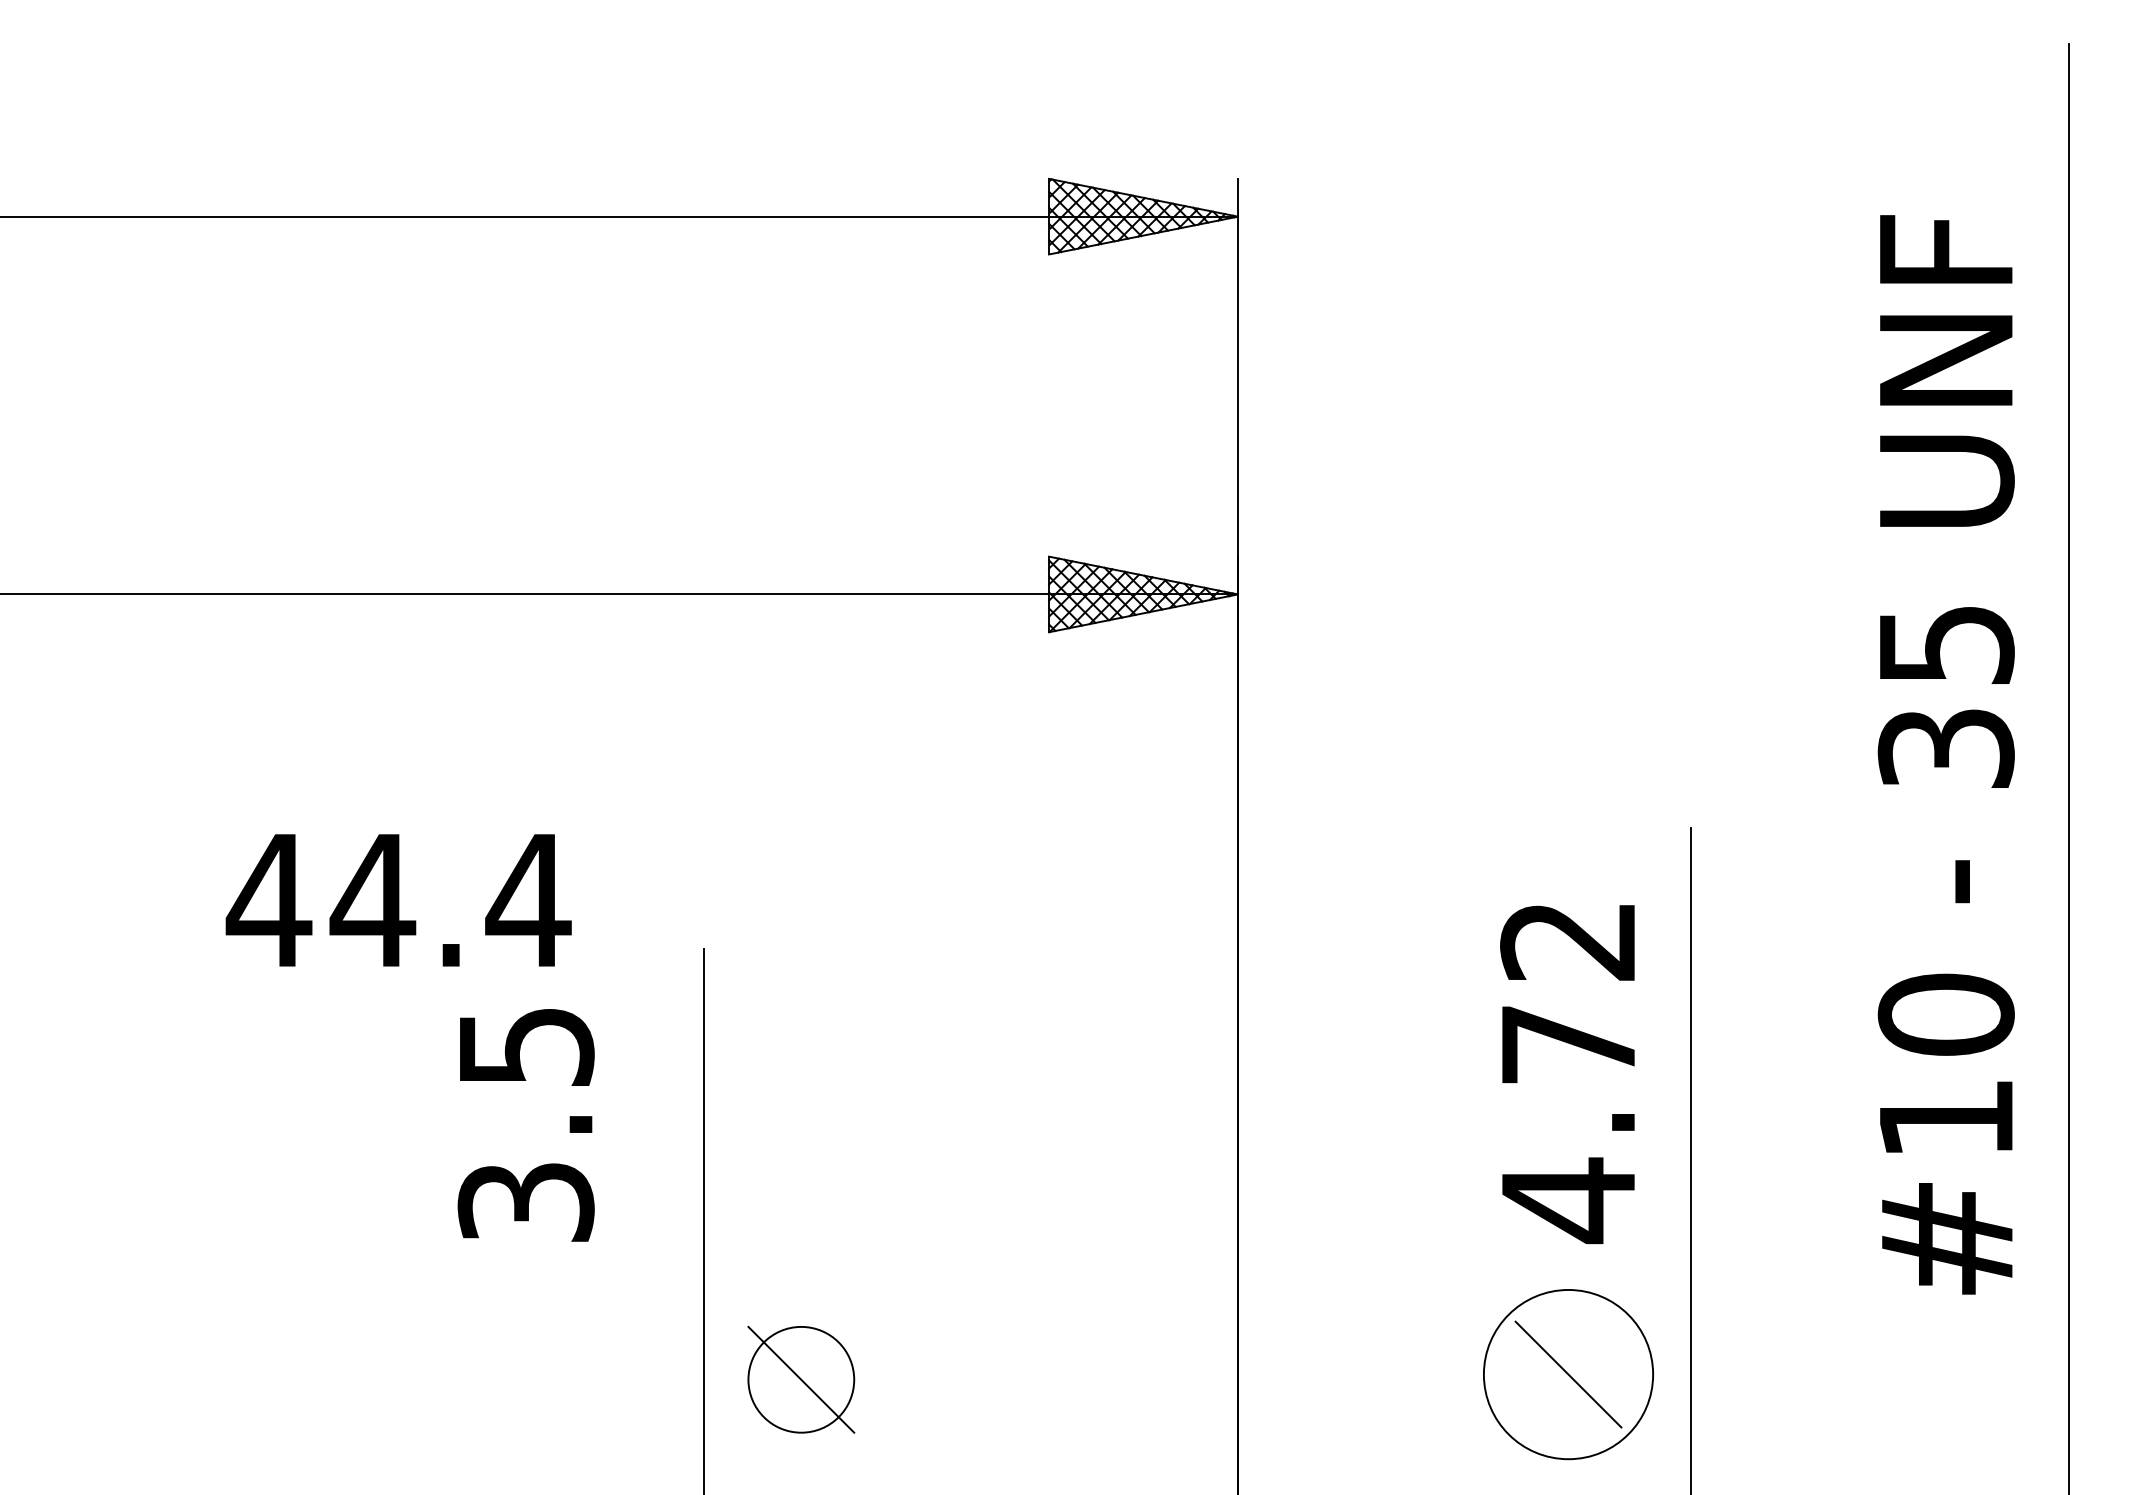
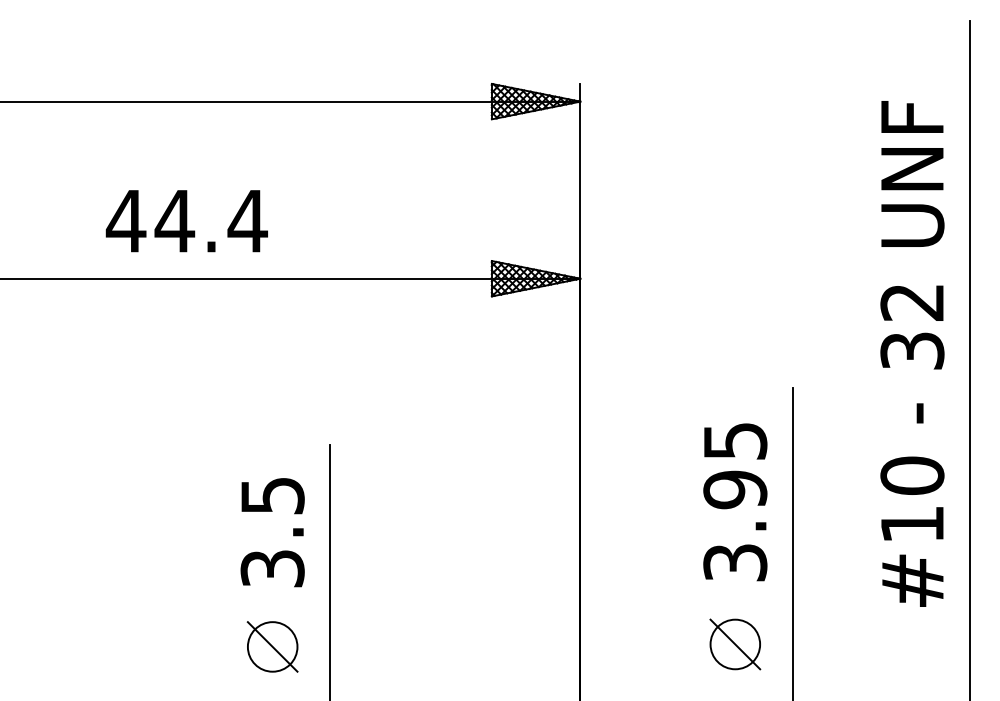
text: (1946, 645) -> (912, 302), 35 -> 32
text: (397, 901) -> (186, 221), moved
text: (1568, 1073) -> (735, 503), 4.72 -> 3.95
text: (525, 1125) -> (272, 532), moved
circle: (1568, 1374) -> (735, 644), size x0.62
part: (800, 1378) -> (272, 646), moved

